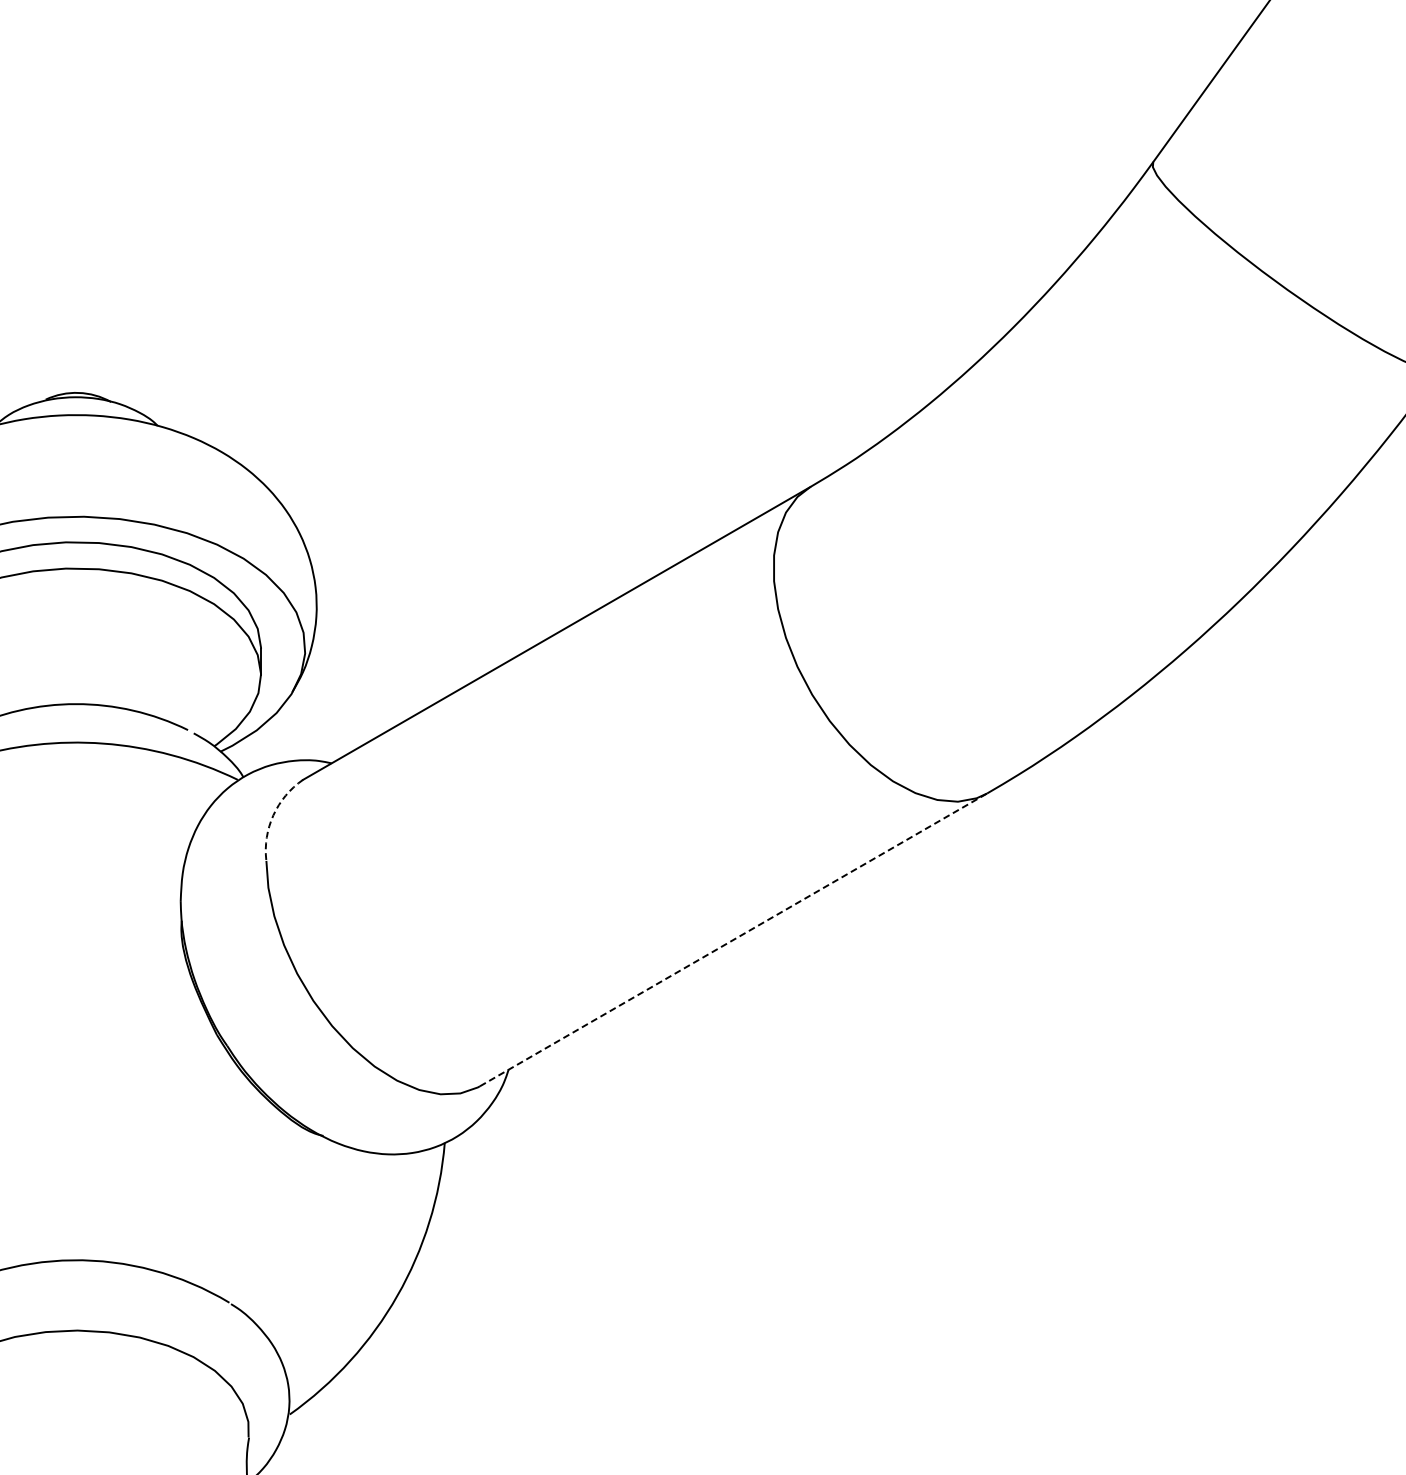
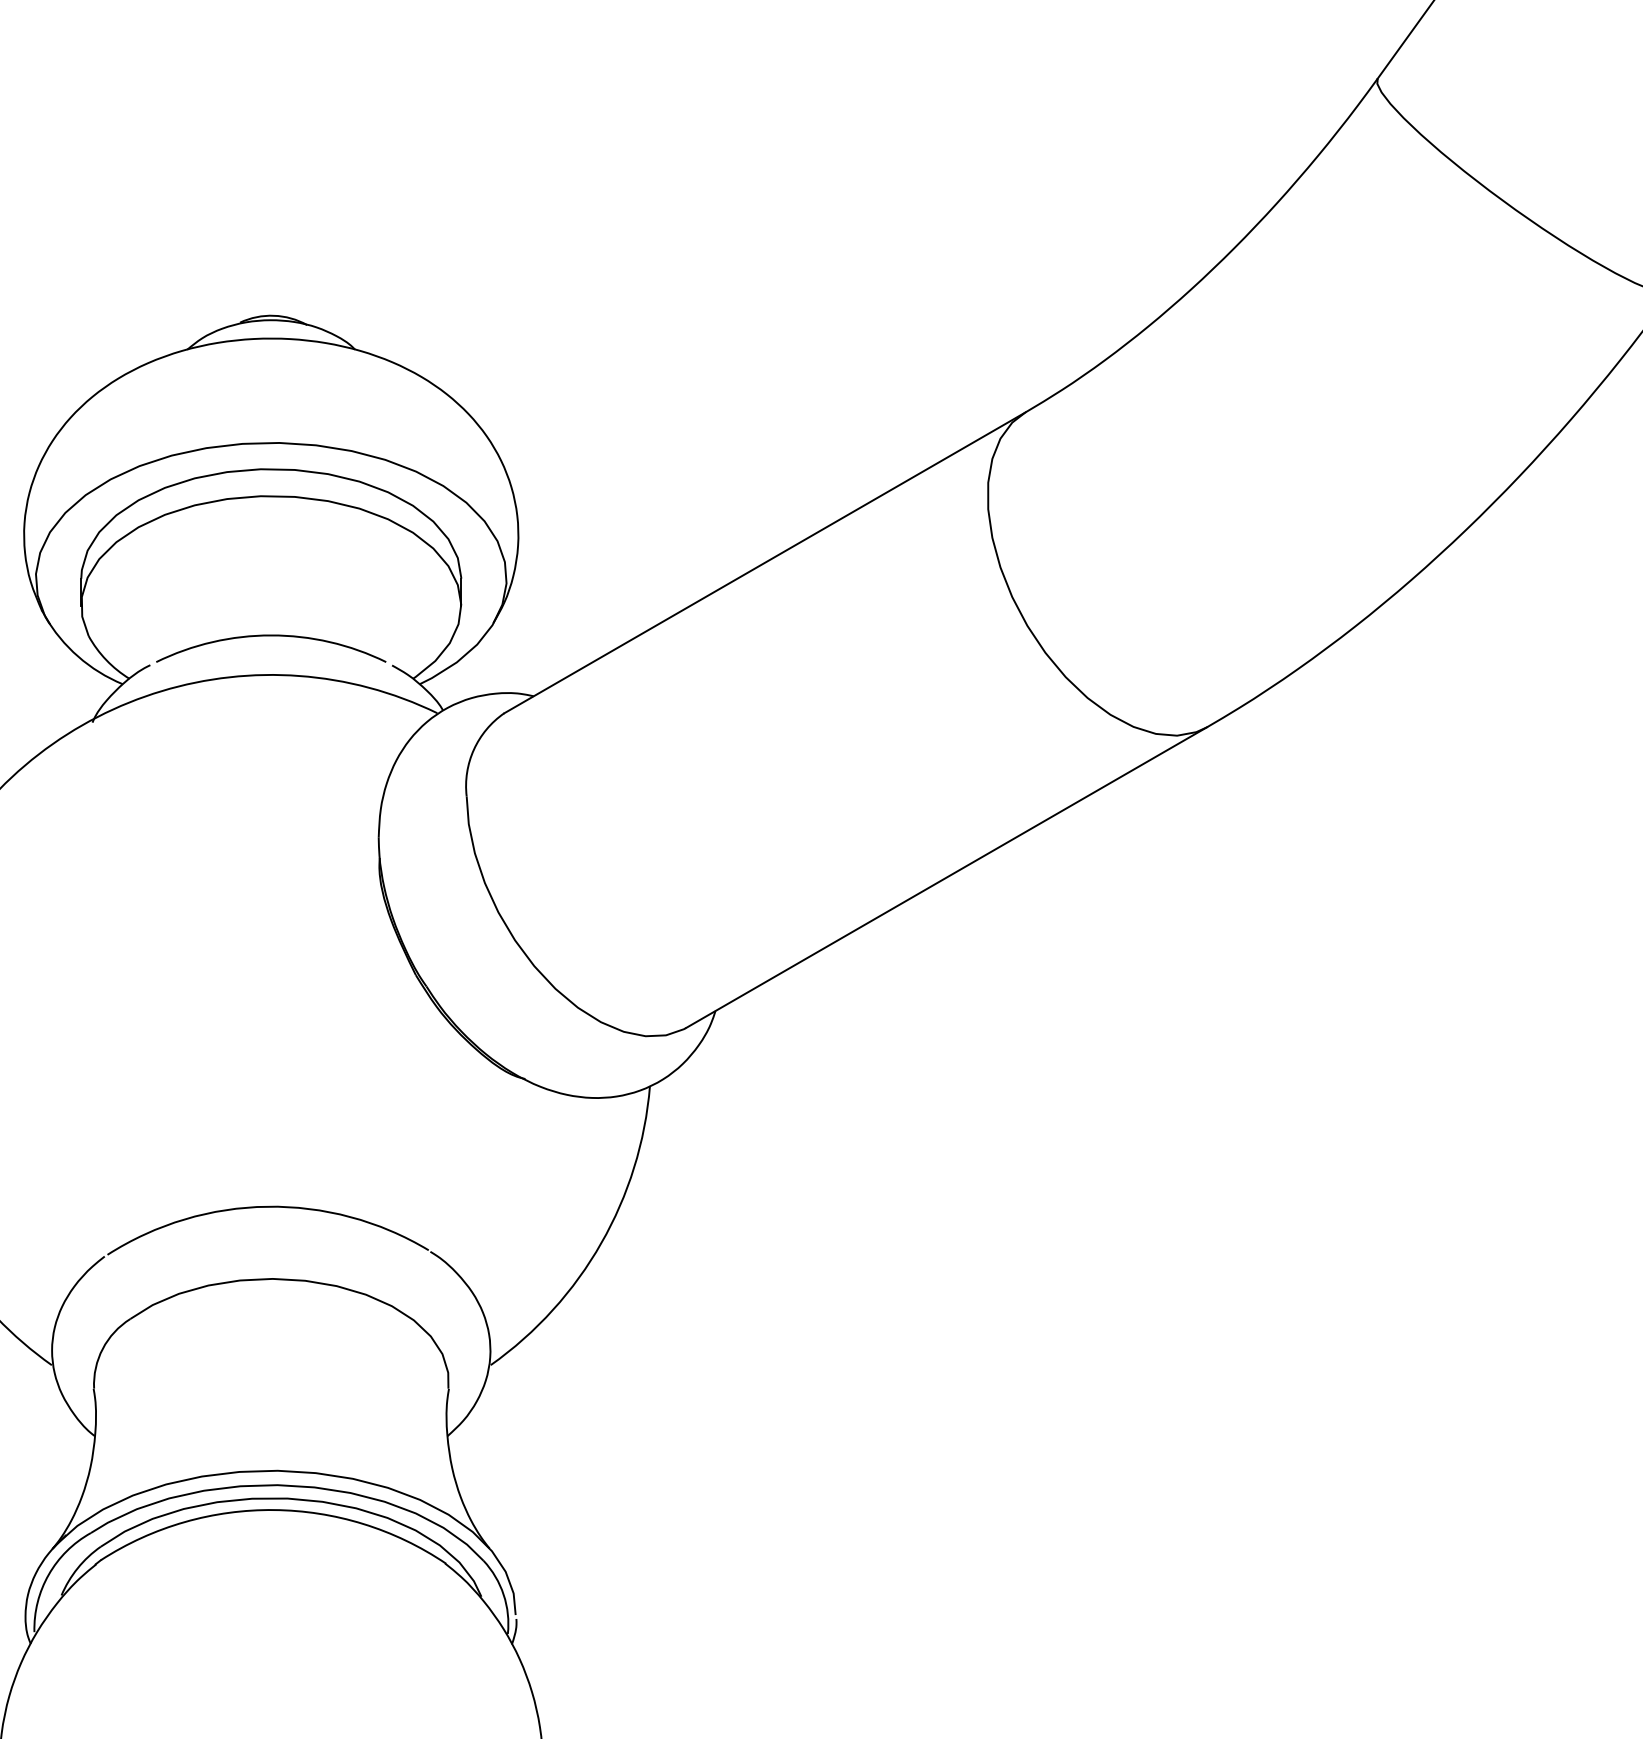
arc: (272, 815) -> (473, 749), dashed -> solid
line: (733, 939) -> (946, 877), dashed -> solid

